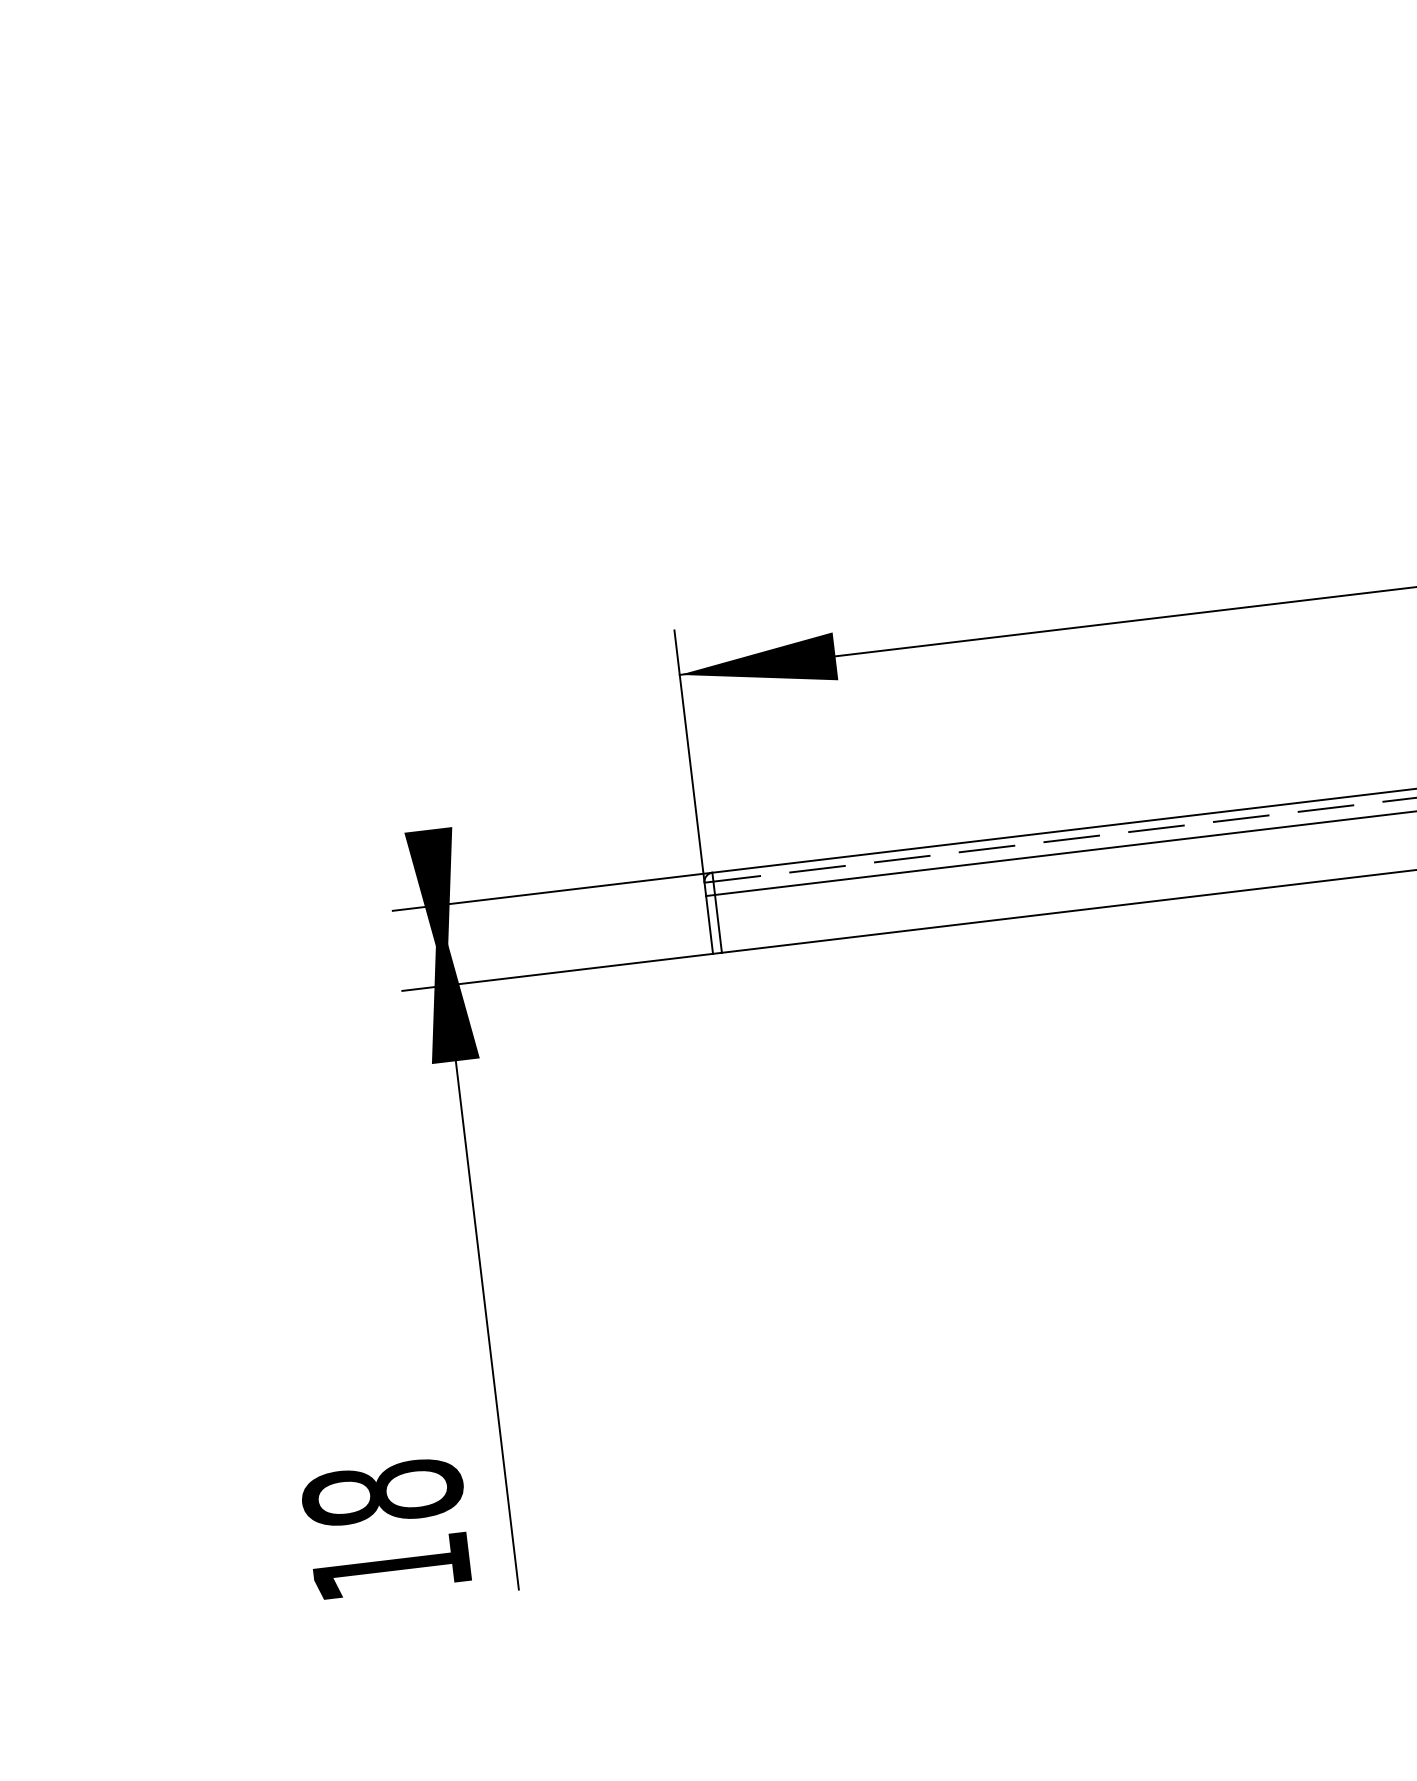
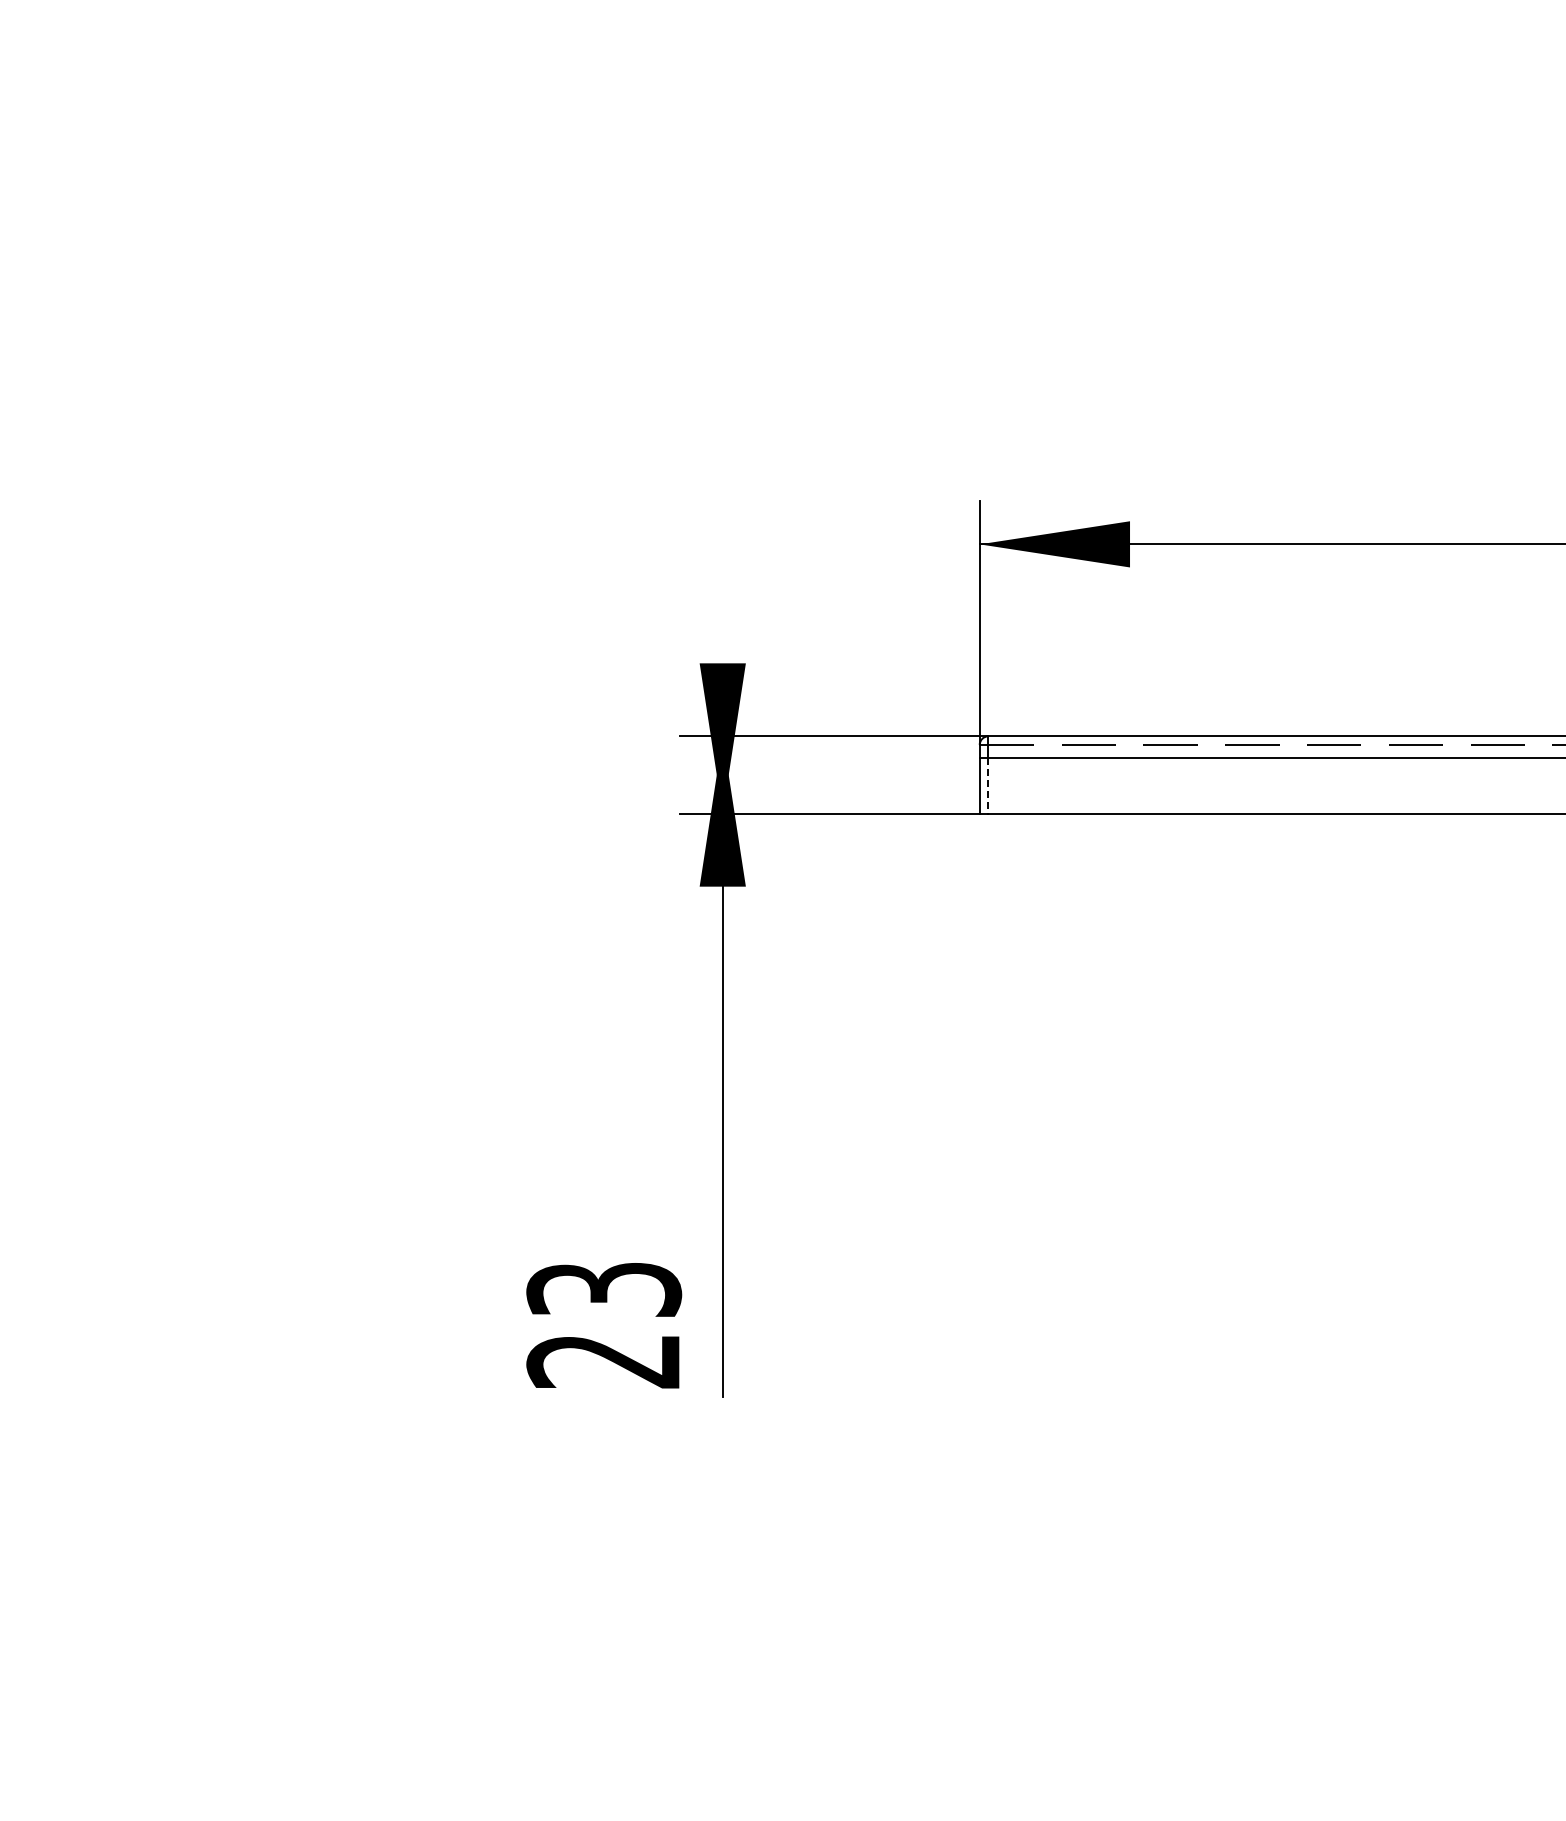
line: (718, 923) -> (988, 785), solid -> dashed
text: (387, 1529) -> (604, 1324), 18 -> 23

